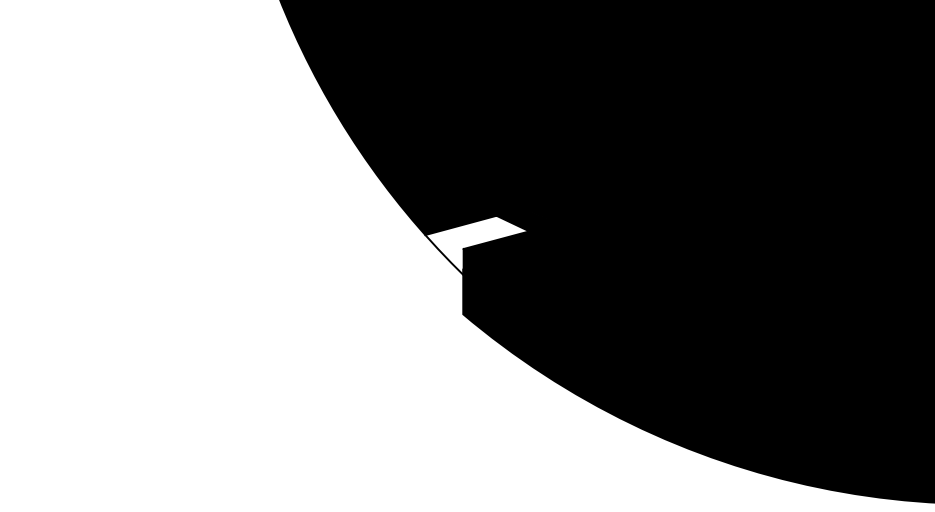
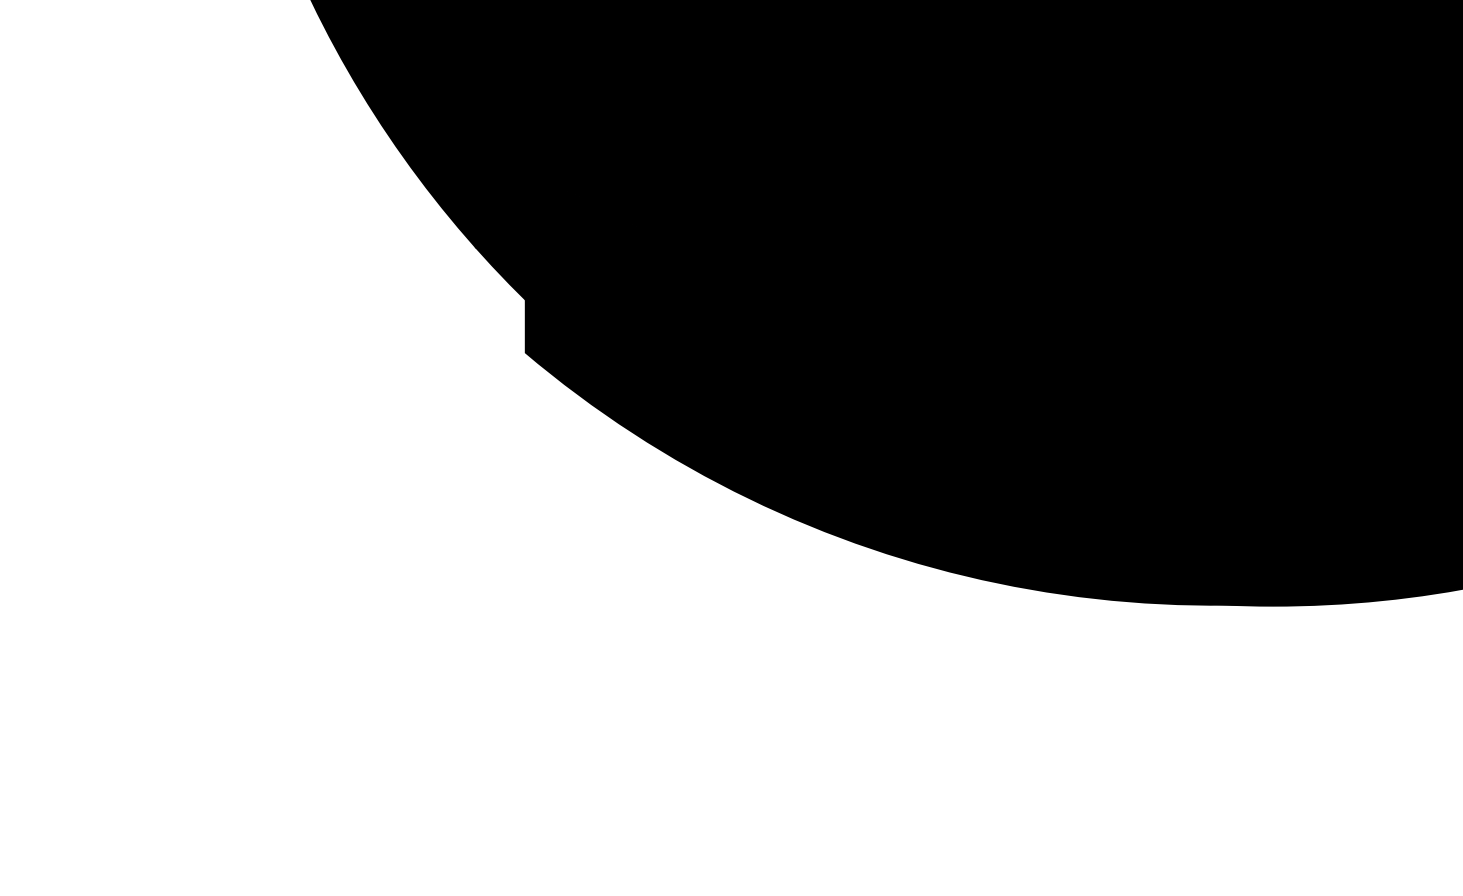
fill: (477, 244) -> (544, 260), added

